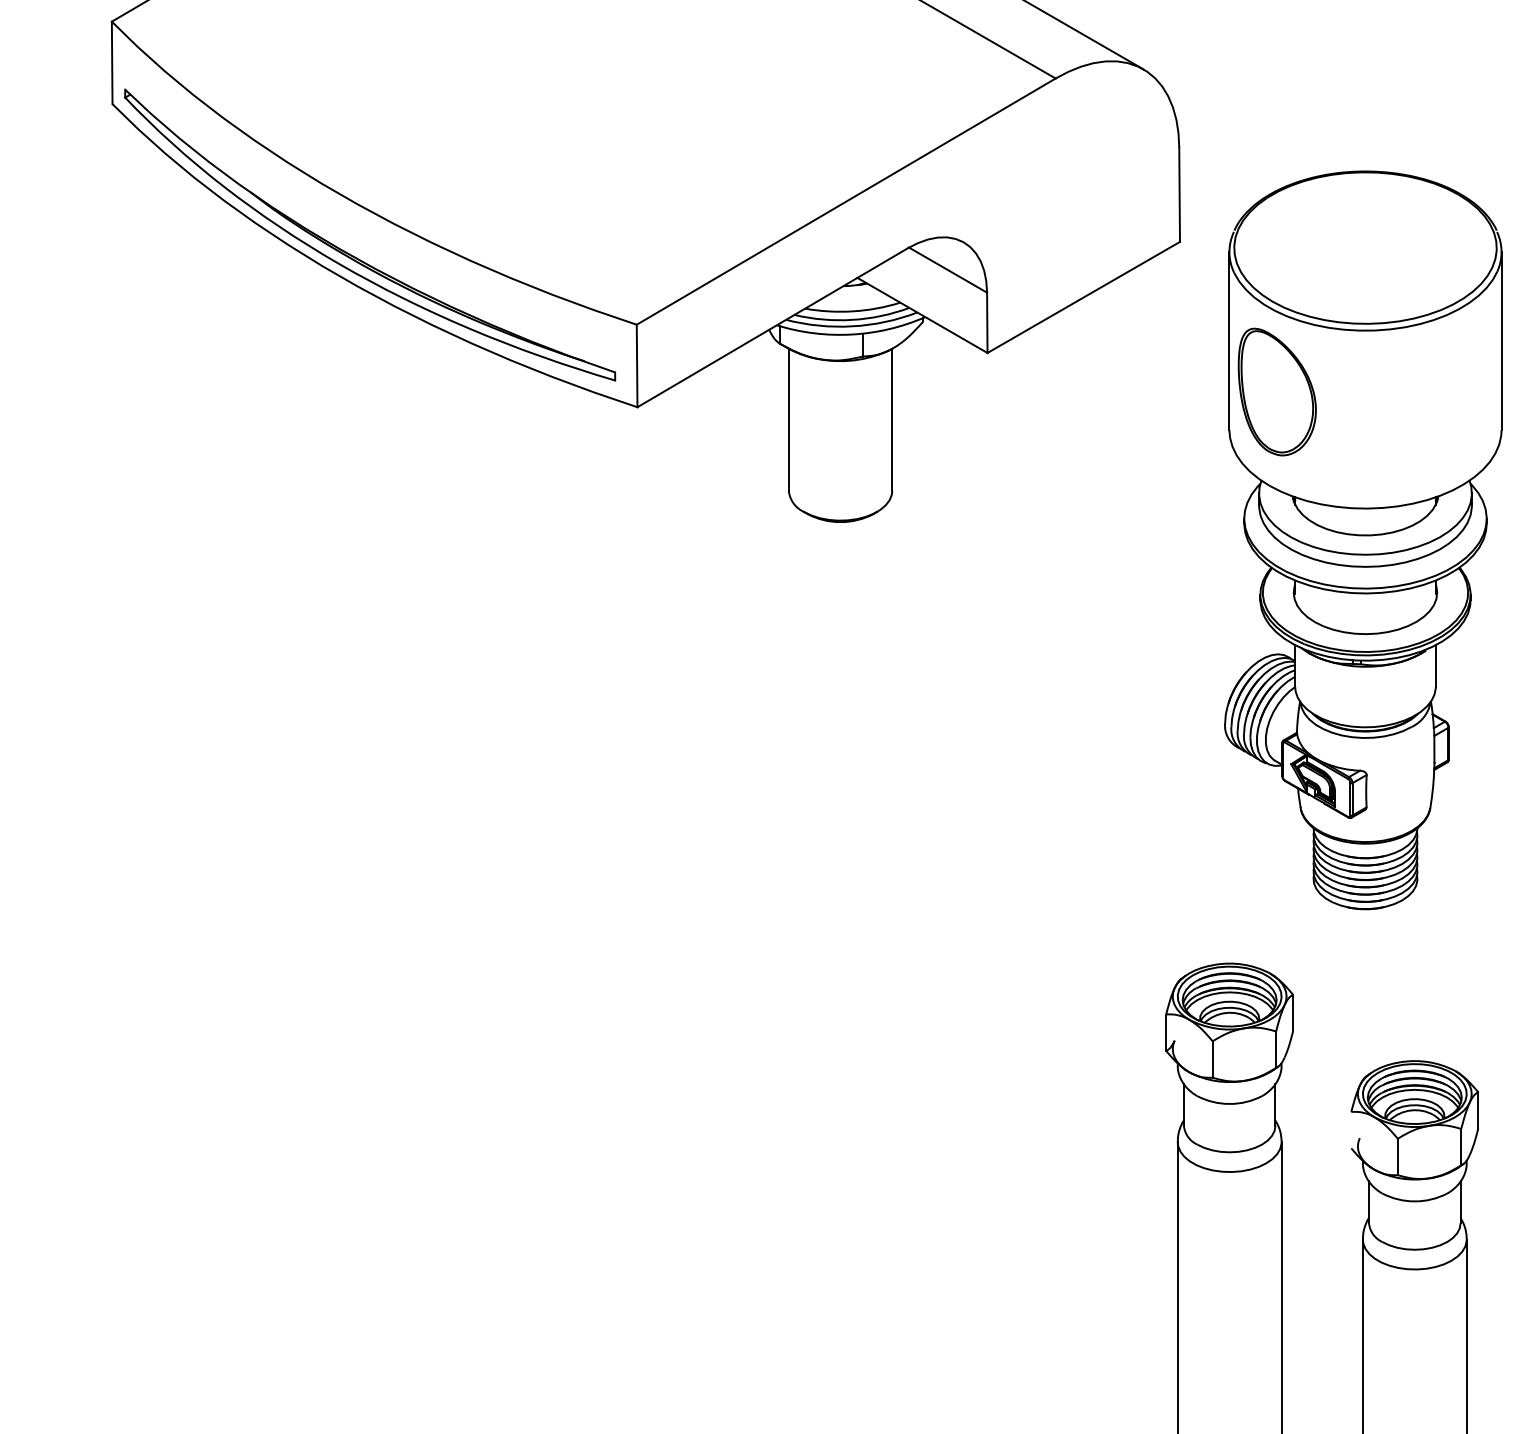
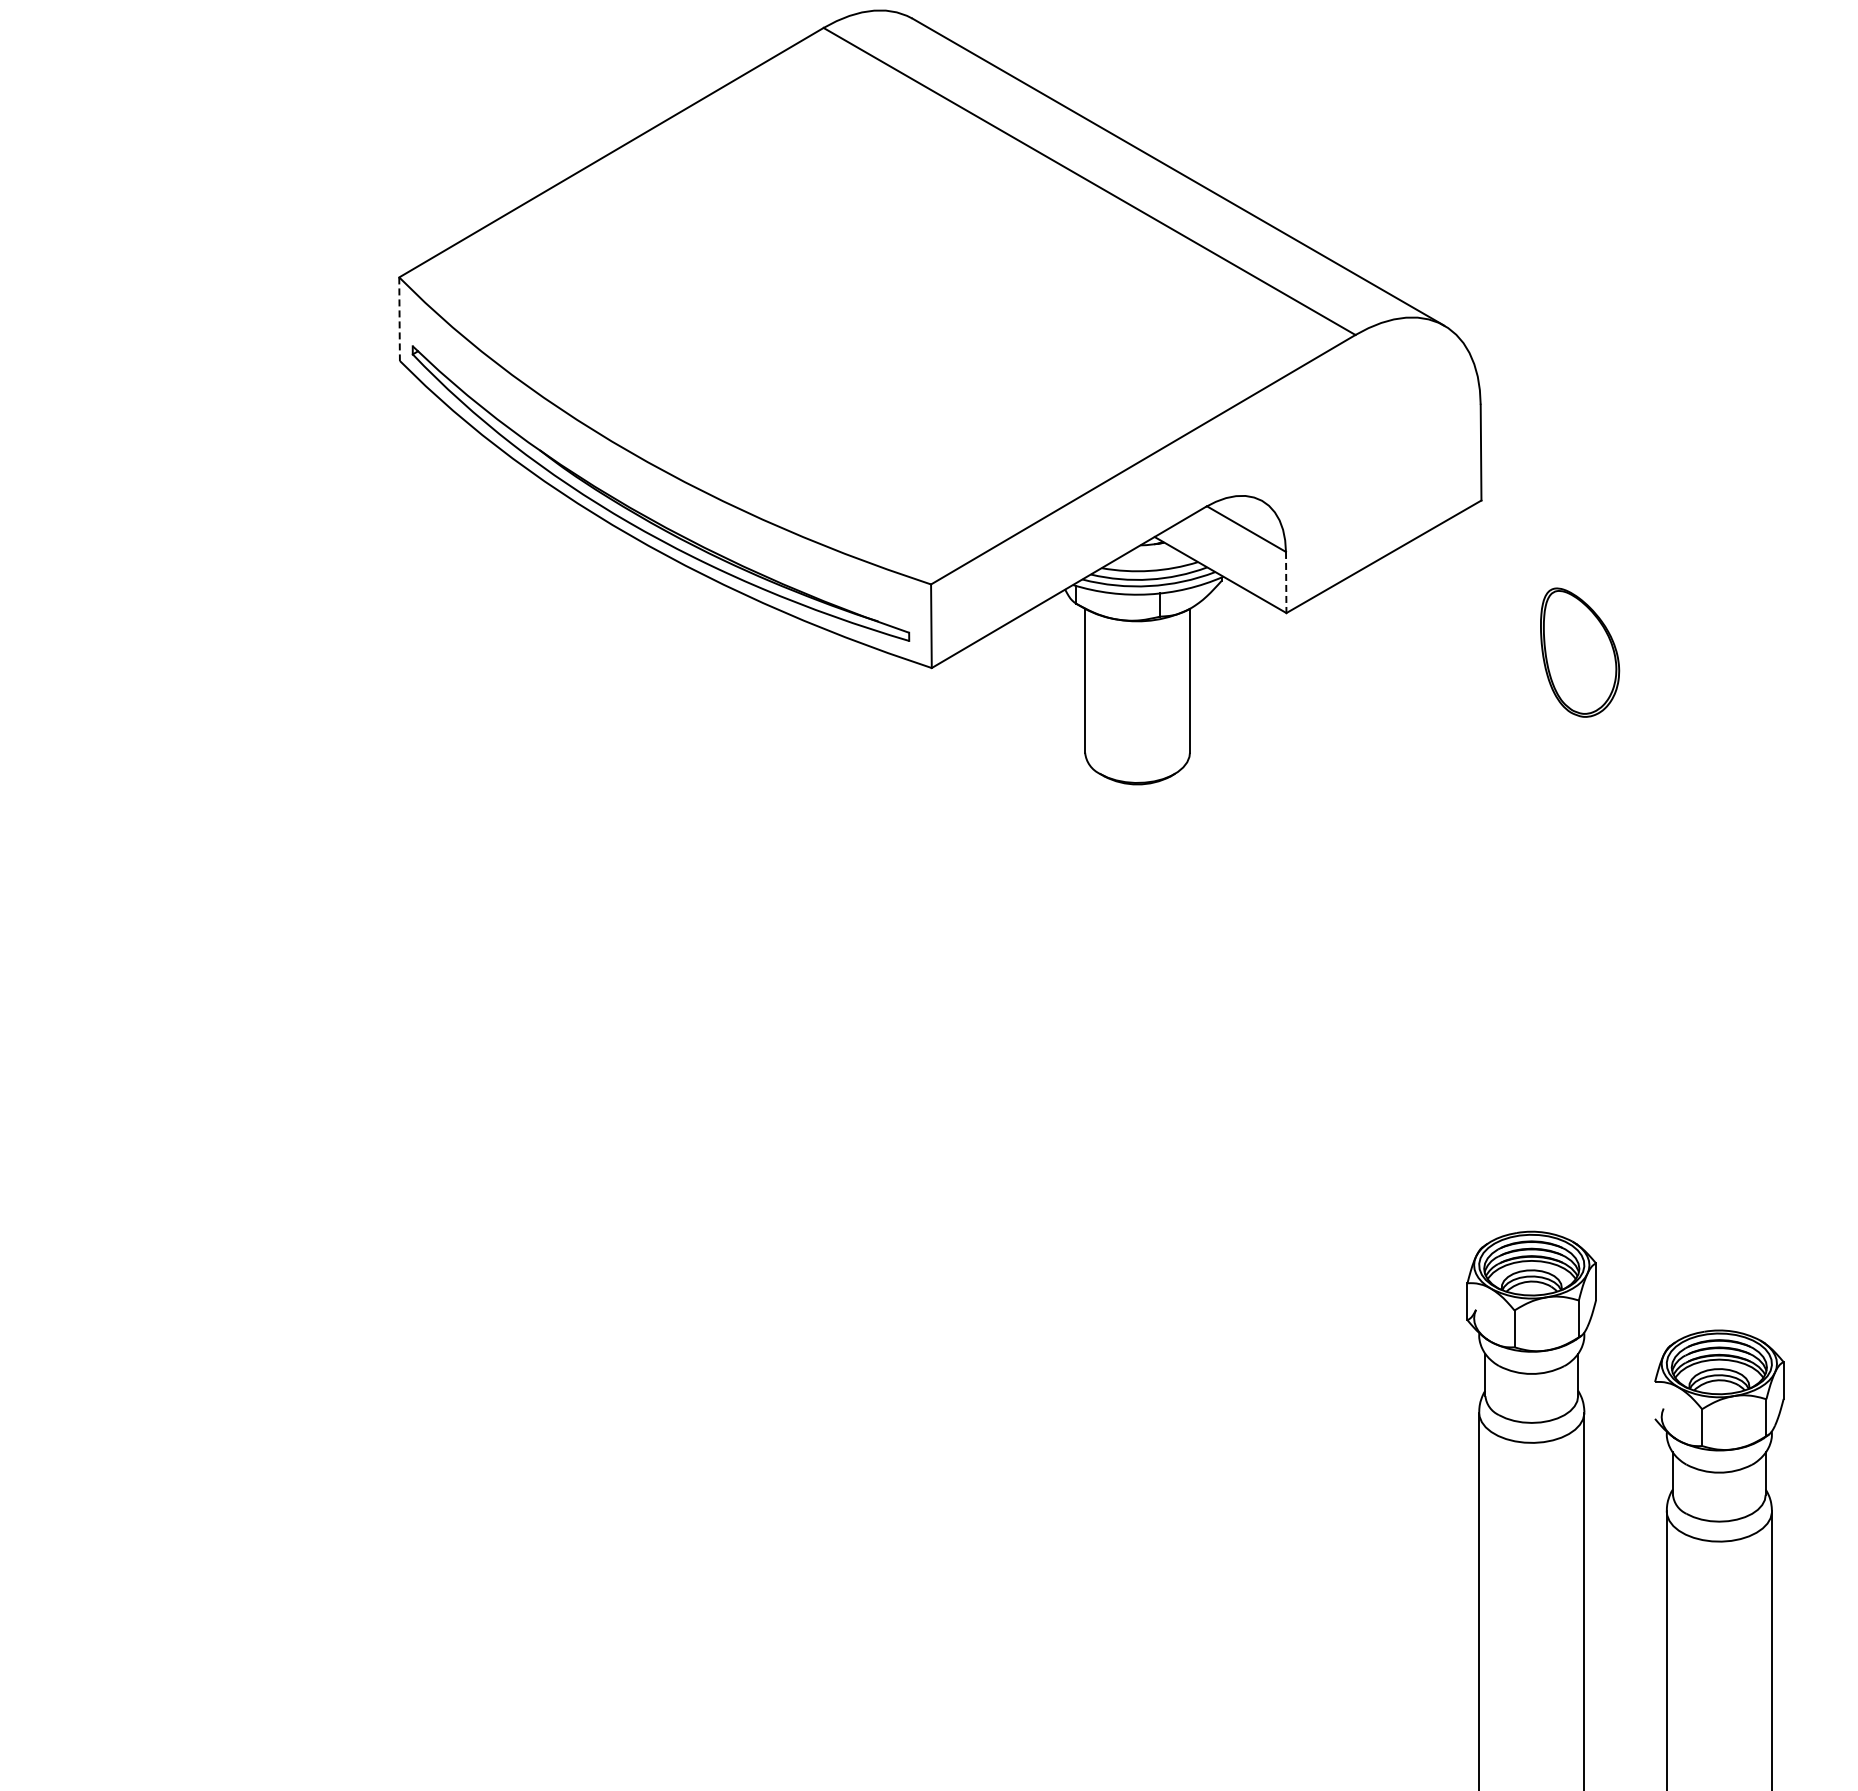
line: (112, 63) -> (399, 319), solid -> dashed
line: (987, 322) -> (1286, 582), solid -> dashed
part: (1363, 539) -> (1667, 802), removed

